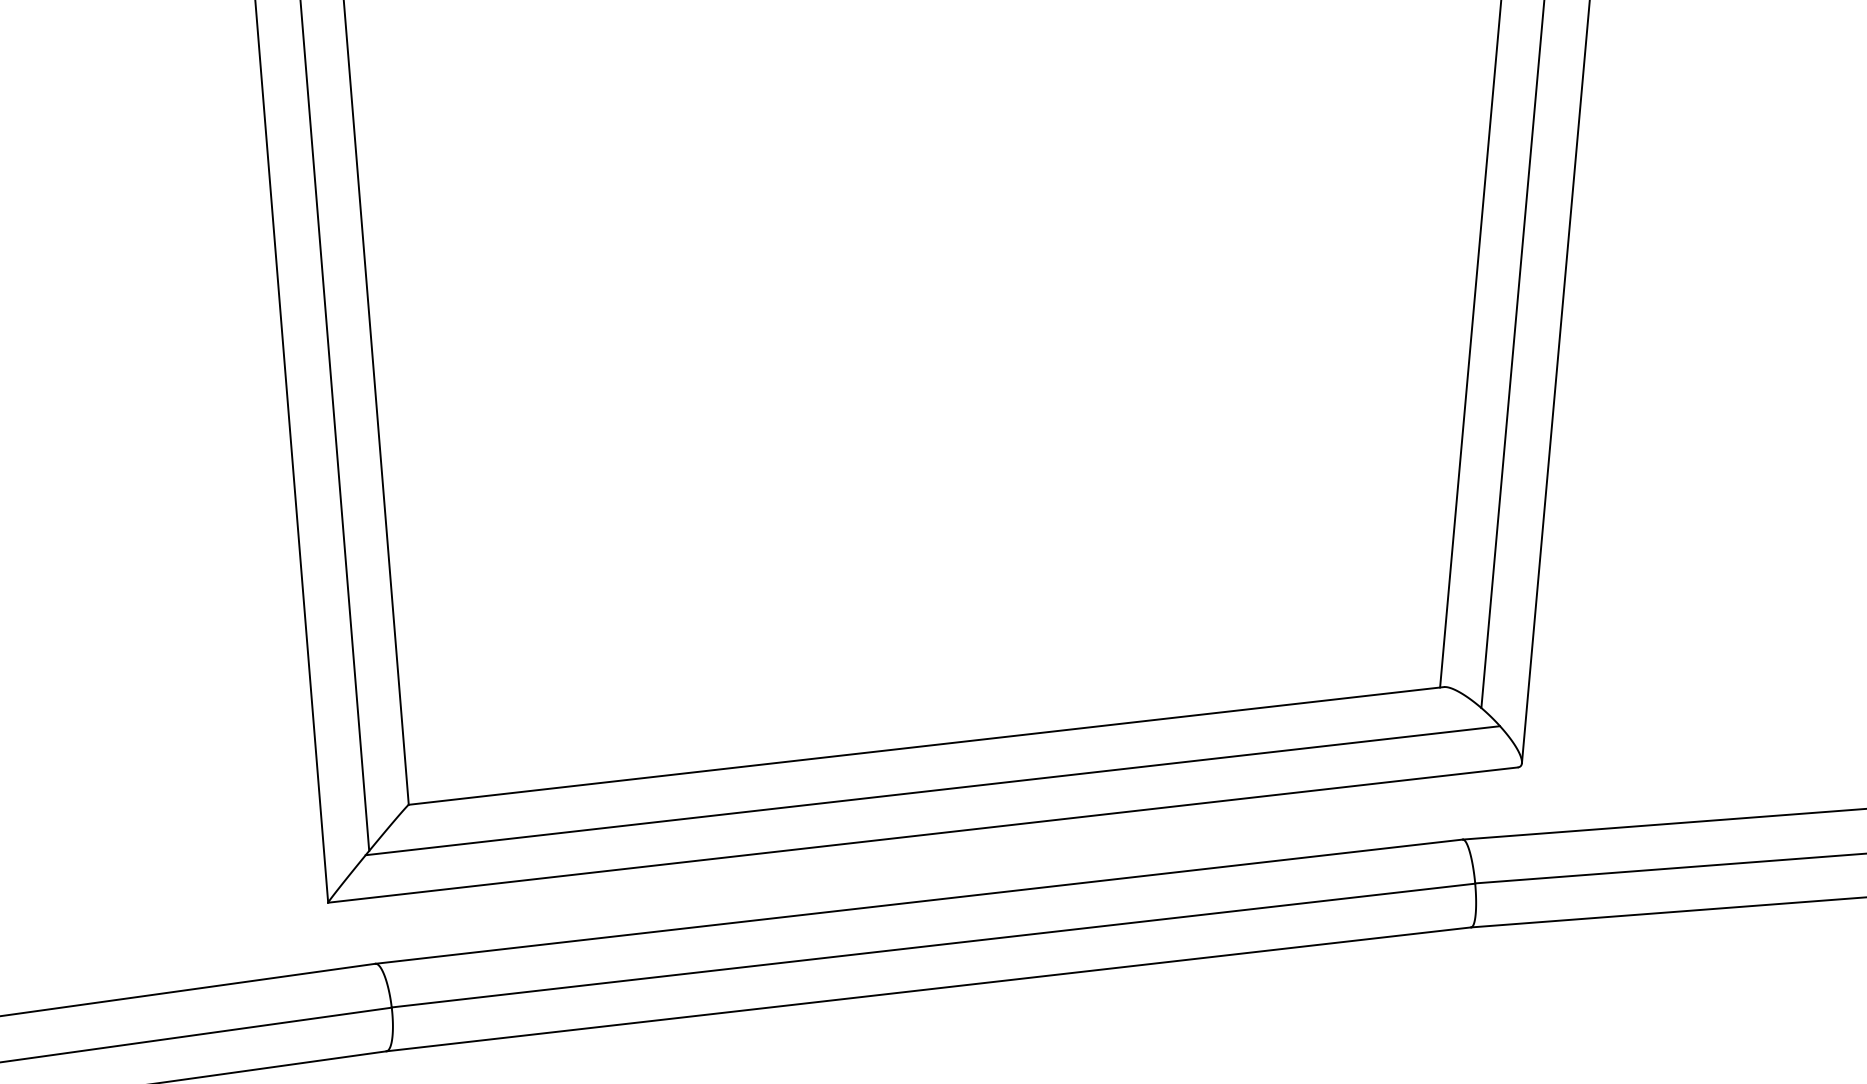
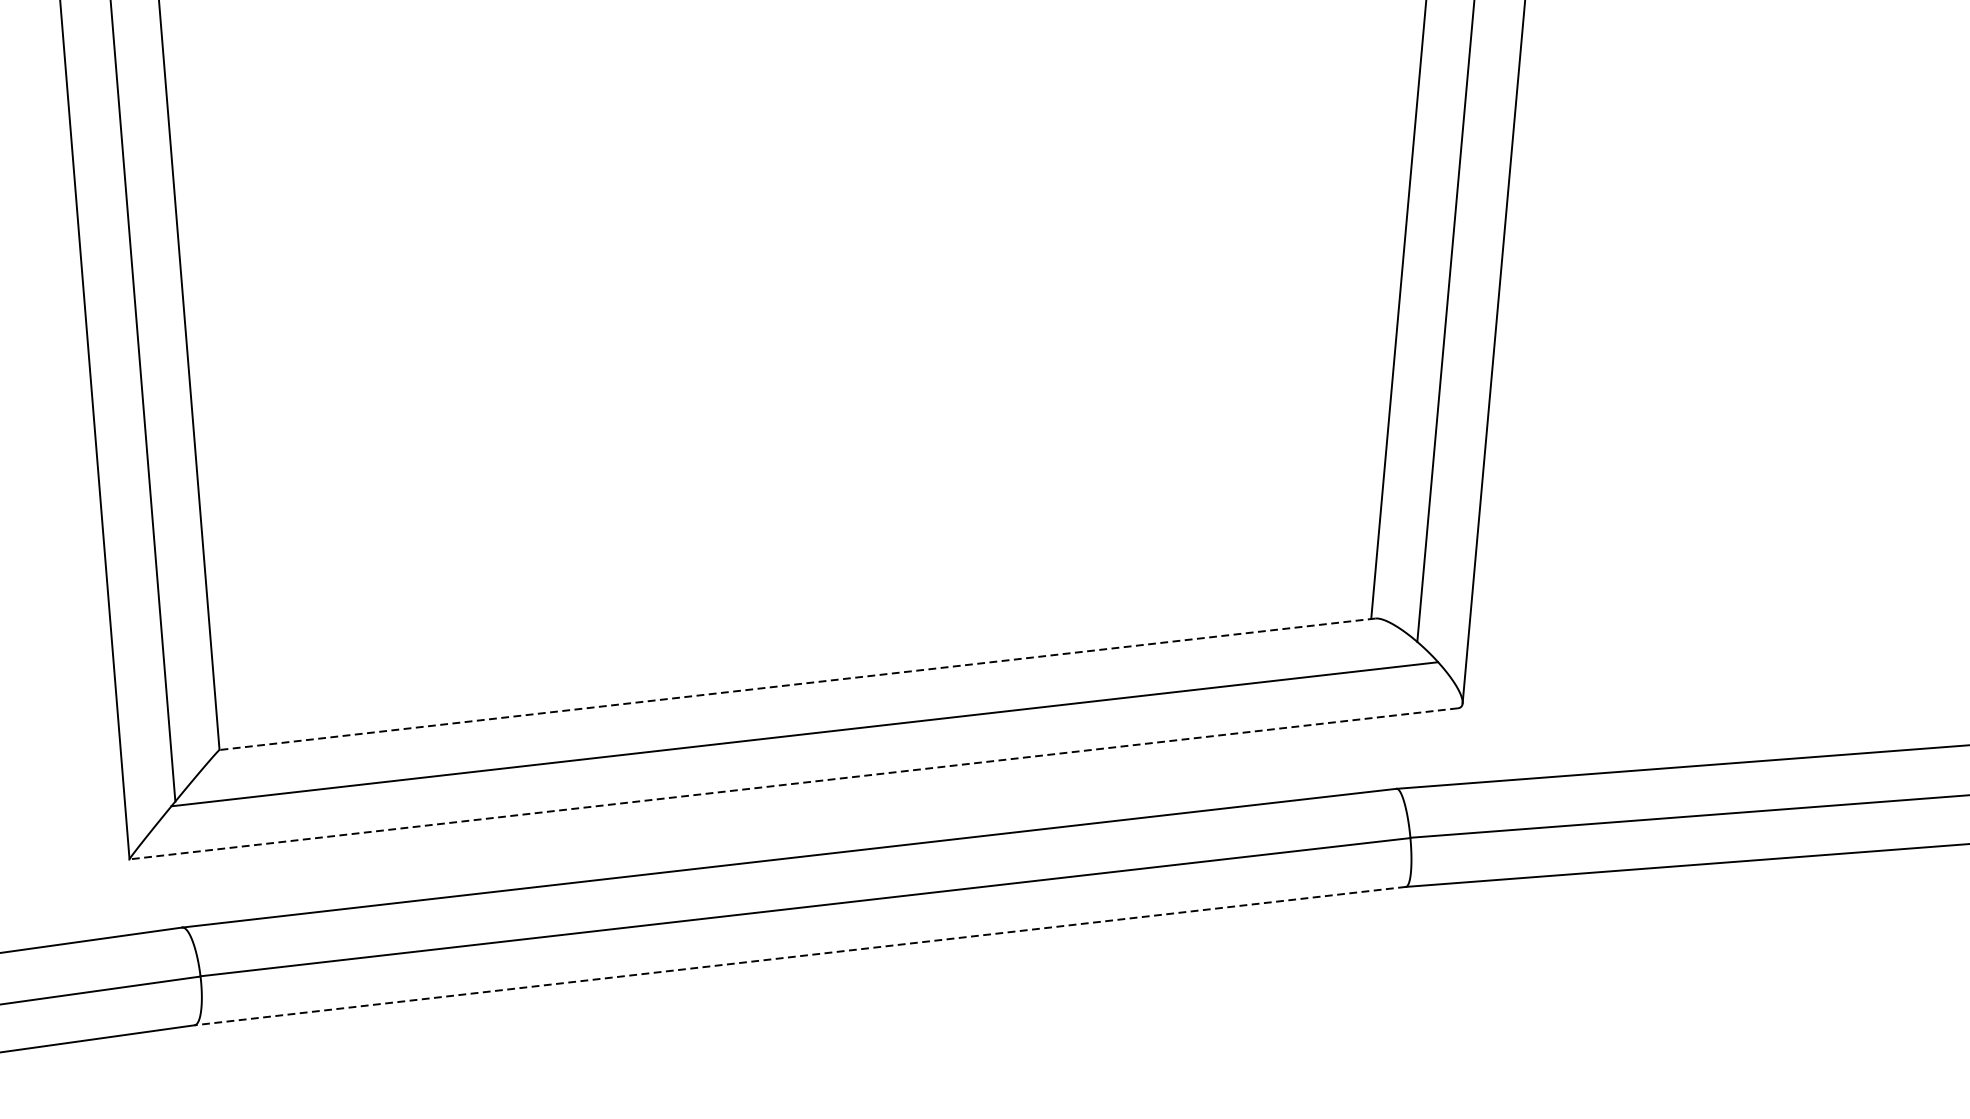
line: (926, 745) -> (797, 683), solid -> dashed
line: (922, 835) -> (793, 784), solid -> dashed
line: (928, 989) -> (799, 956), solid -> dashed

